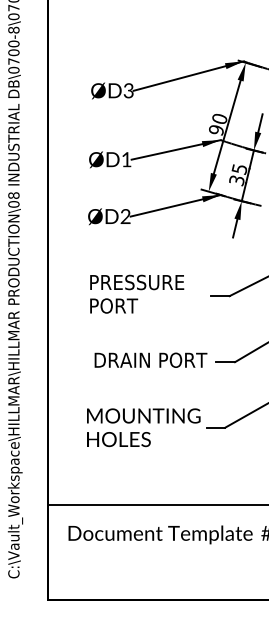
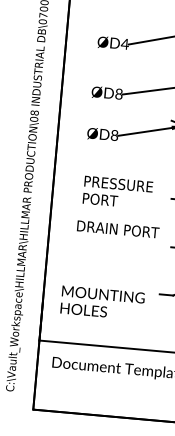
text: (128, 90) -> (124, 43), ØD3 -> ØD4
text: (126, 159) -> (118, 94), ØD1 -> ØD8
text: (125, 217) -> (114, 136), ØD2 -> ØD8
text: (150, 359) -> (117, 228), moved
text: (143, 427) -> (102, 302), moved

